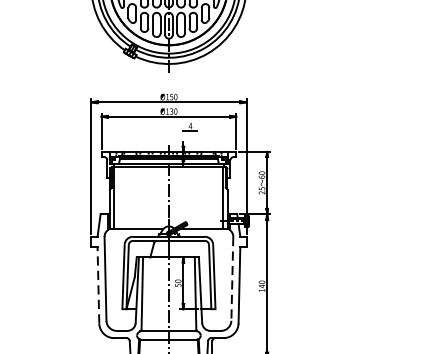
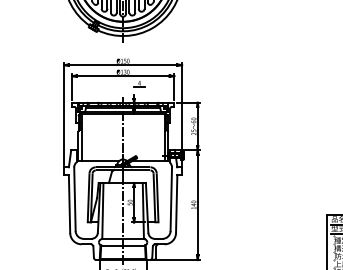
line: (232, 279) -> (171, 199), dashed -> solid
line: (98, 284) -> (69, 203), dashed -> solid

